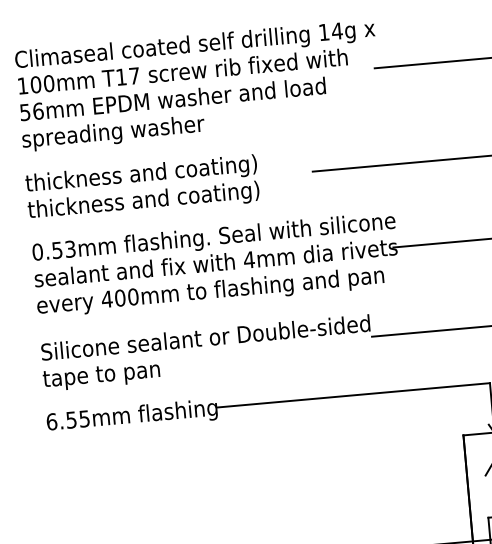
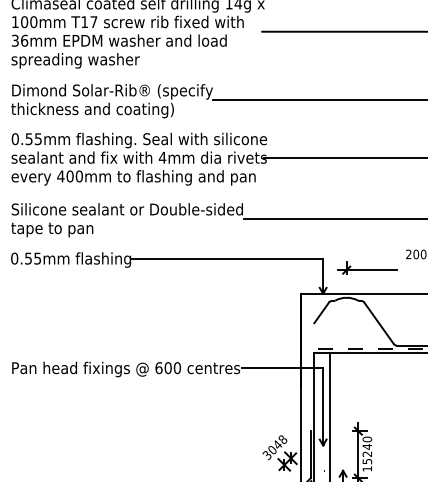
text: (25, 110) -> (15, 39), 56mm -> 36mm
text: (168, 172) -> (111, 91), thickness and coating) -> Dimond Solar-Rib® (specify
text: (70, 248) -> (38, 138), 0.53mm -> 0.55mm
text: (51, 421) -> (14, 258), 6.55mm -> 0.55mm

